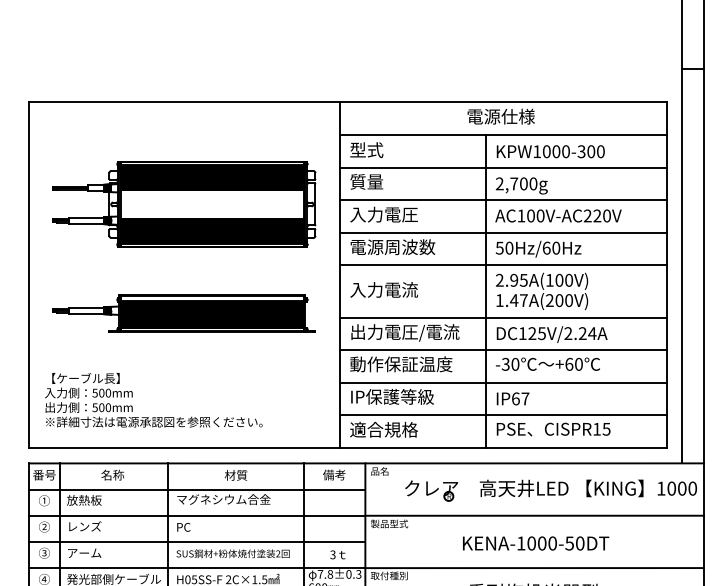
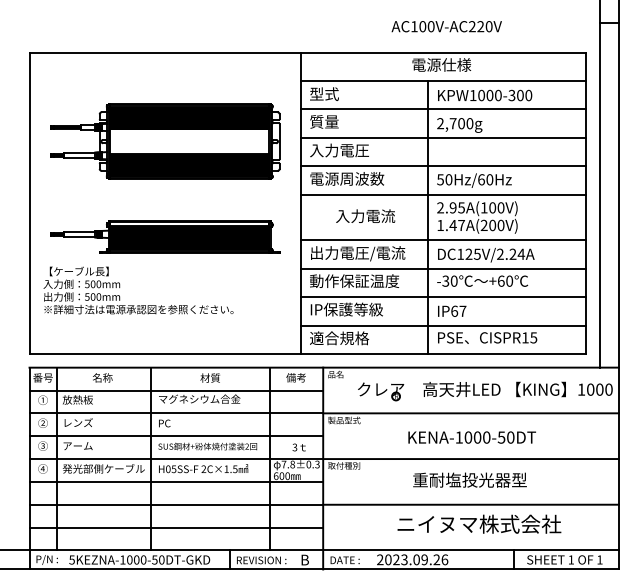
text: (558, 215) -> (446, 26), moved
text: (384, 289) -> (365, 215), moved
text: (153, 400) -> (138, 290), moved

